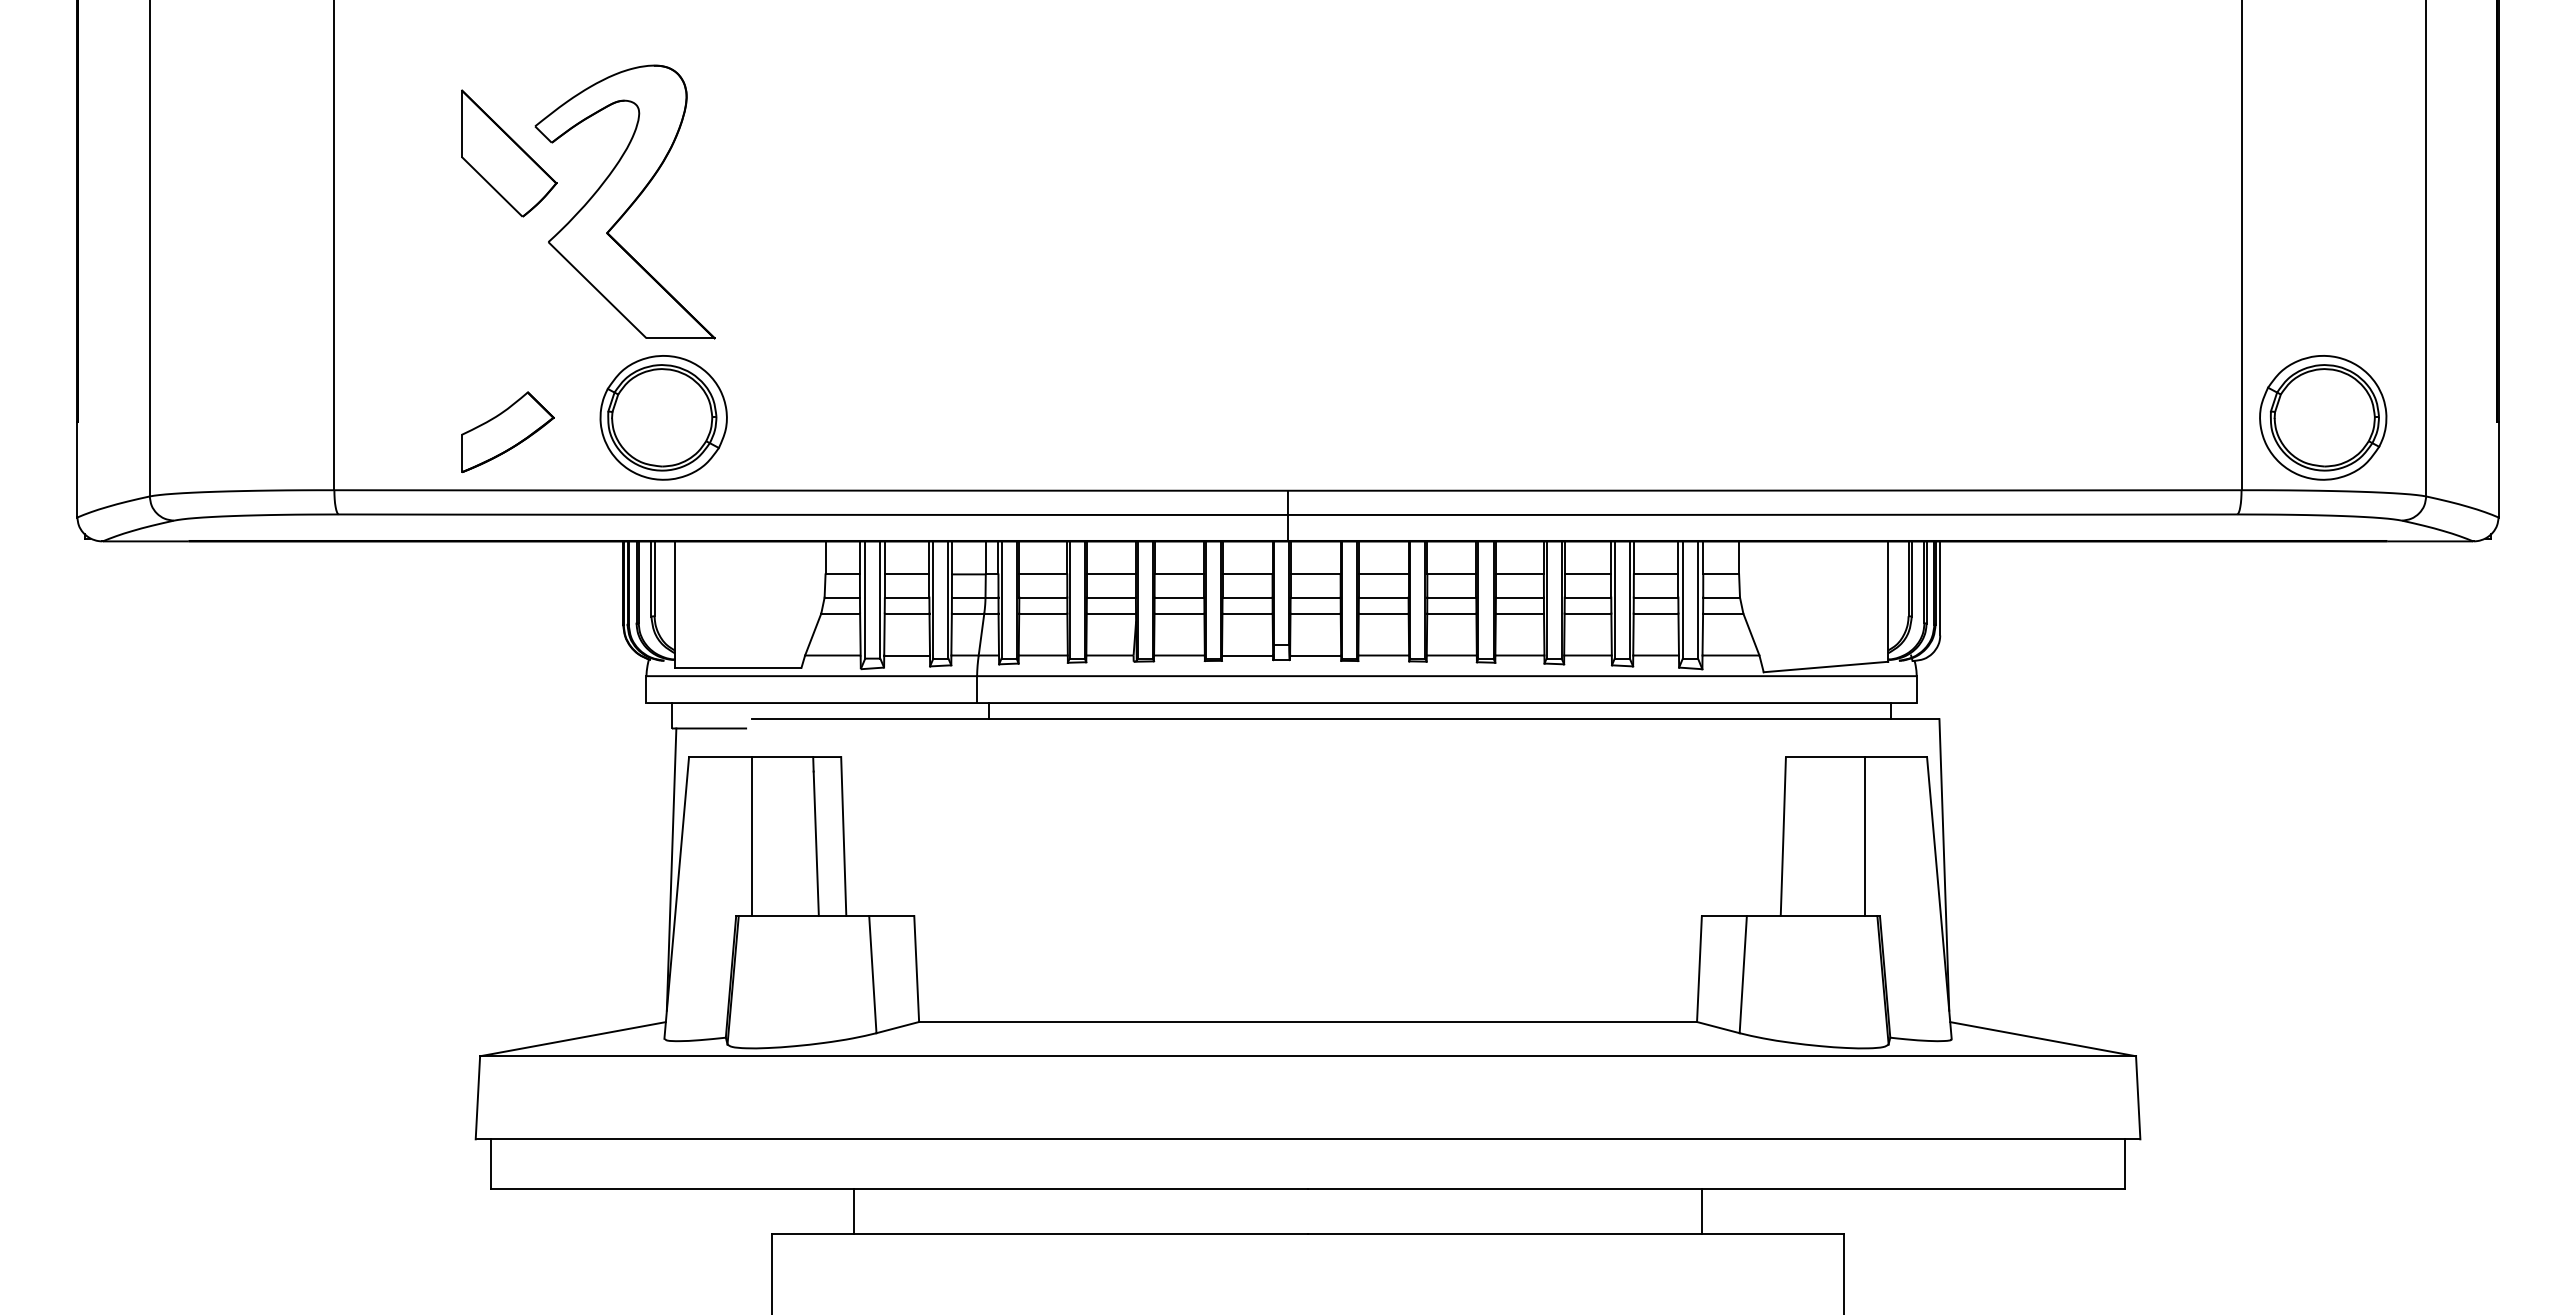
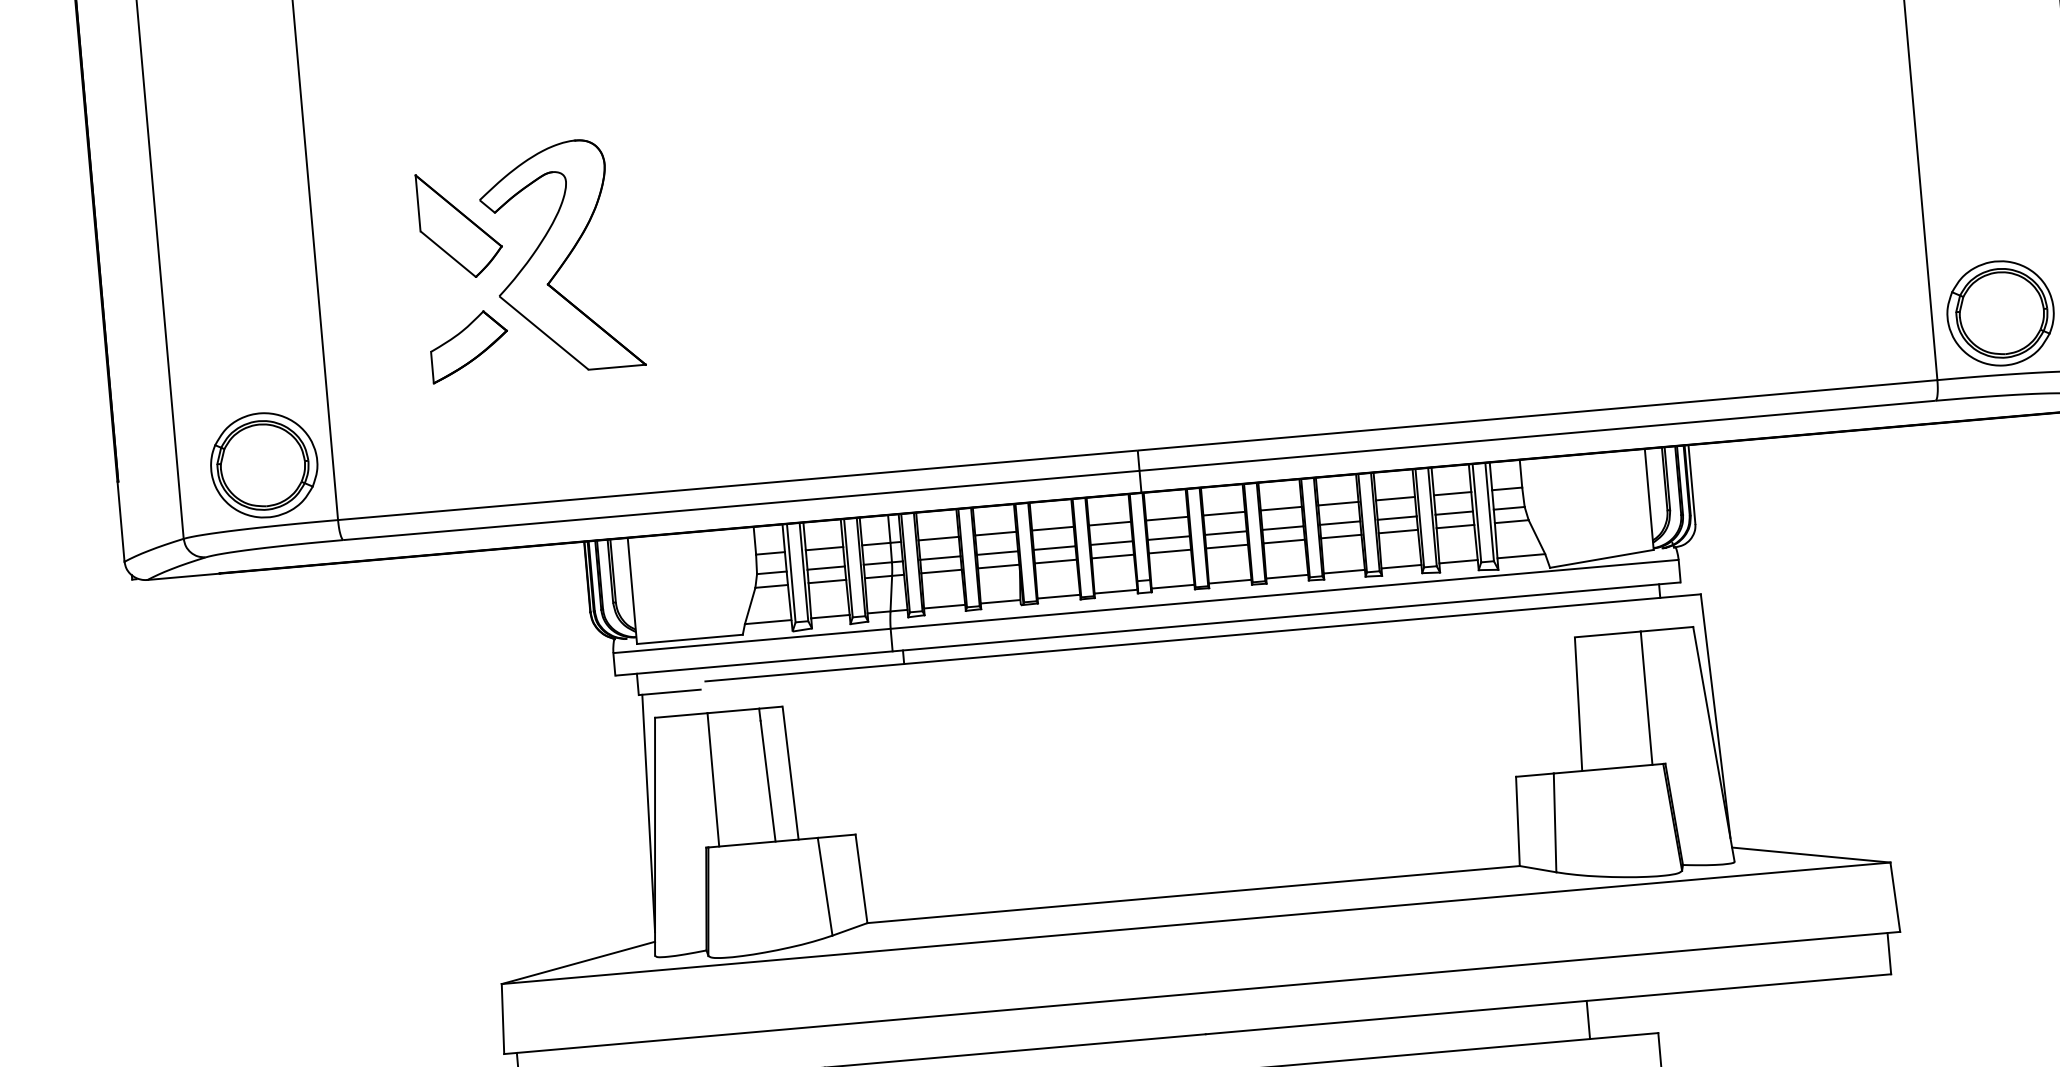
part: (663, 417) -> (264, 465), moved
part: (507, 432) -> (469, 346), moved
line: (1702, 1211) -> (1588, 1020), moved

